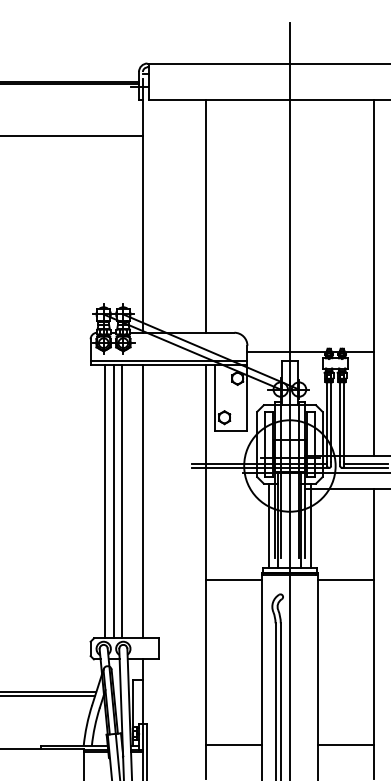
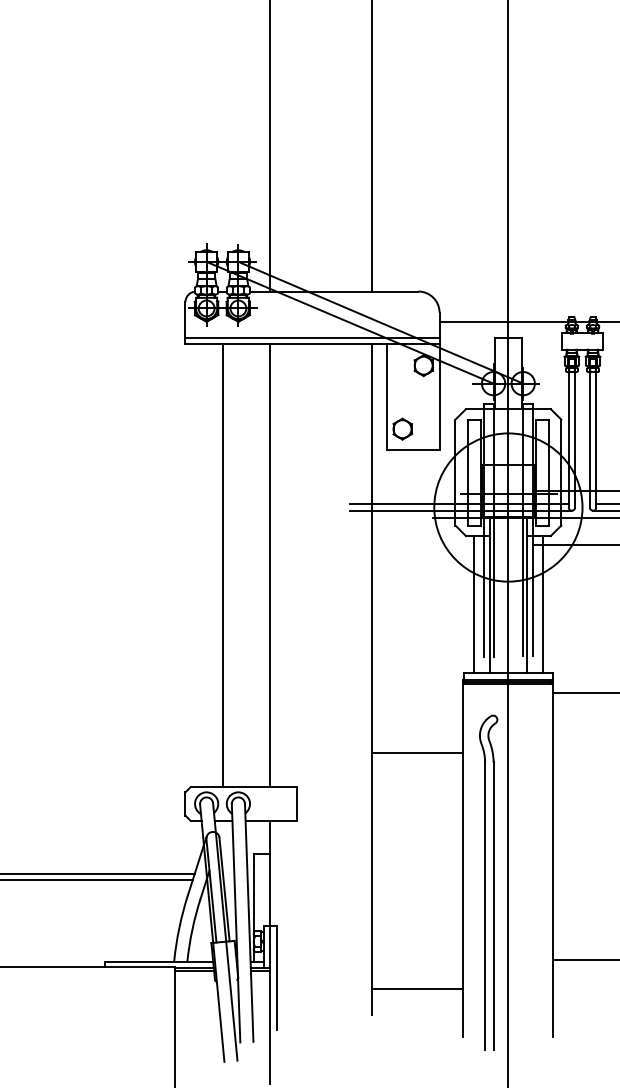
line: (105, 501) -> (209, 565), removed
line: (121, 501) -> (235, 565), removed
line: (233, 580) -> (416, 753), moved
line: (233, 744) -> (416, 988), moved

